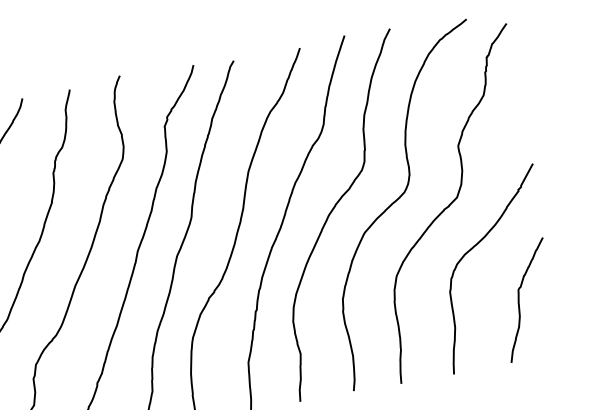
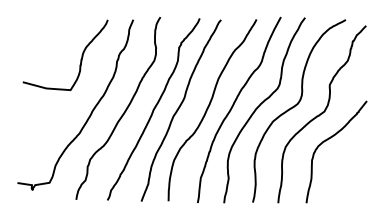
curve: (520, 301) -> (347, 171), removed

